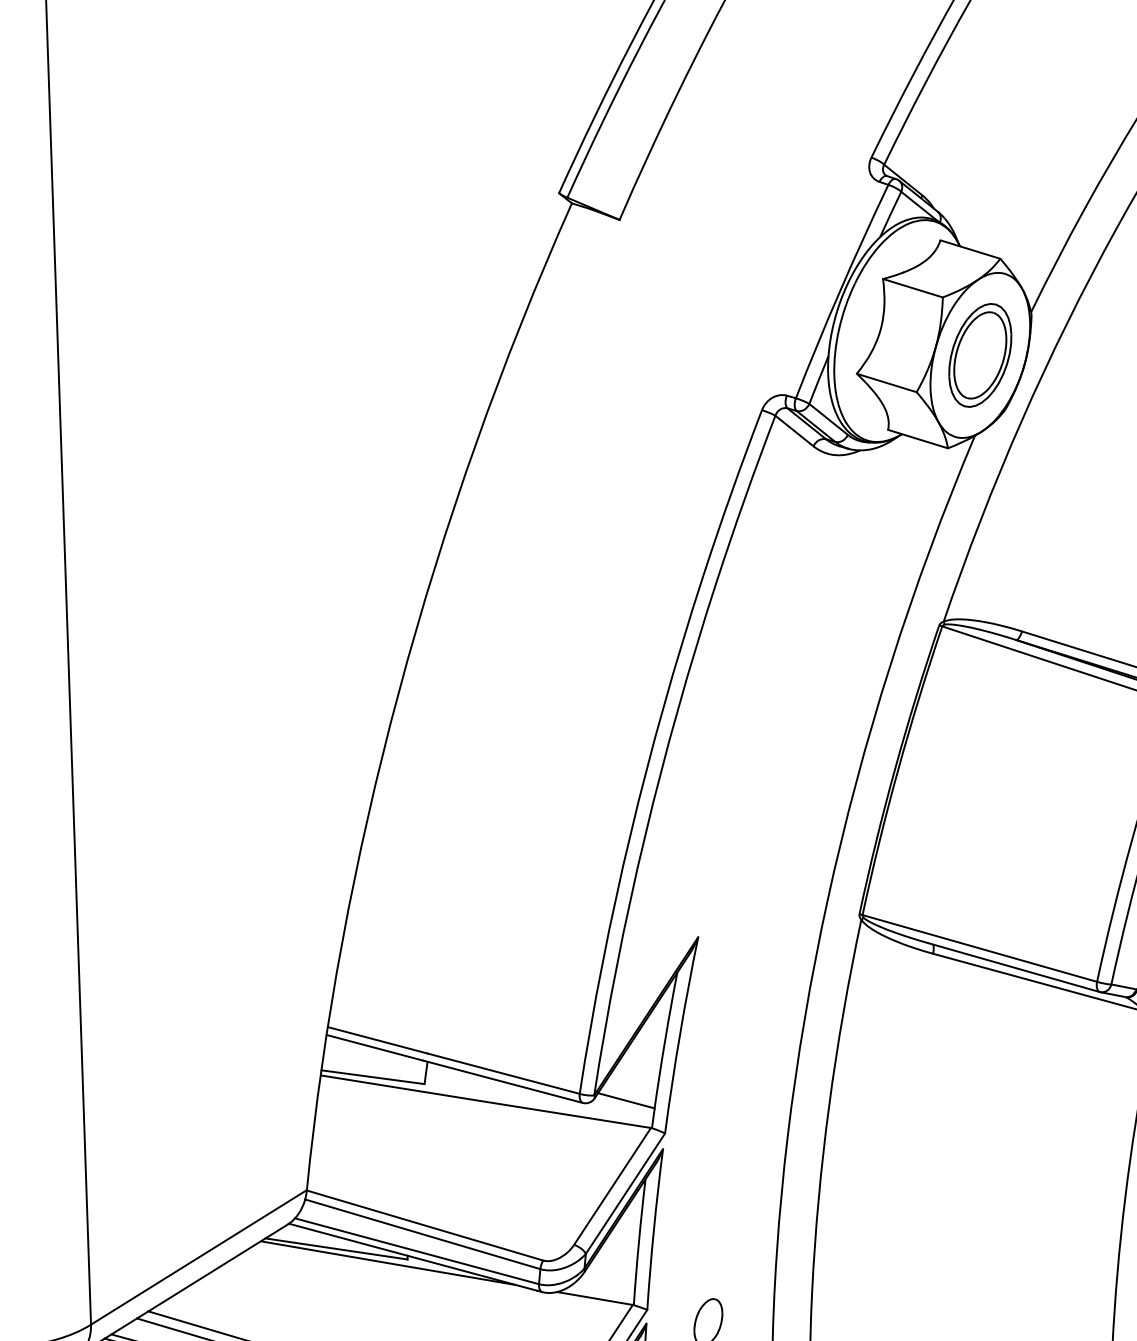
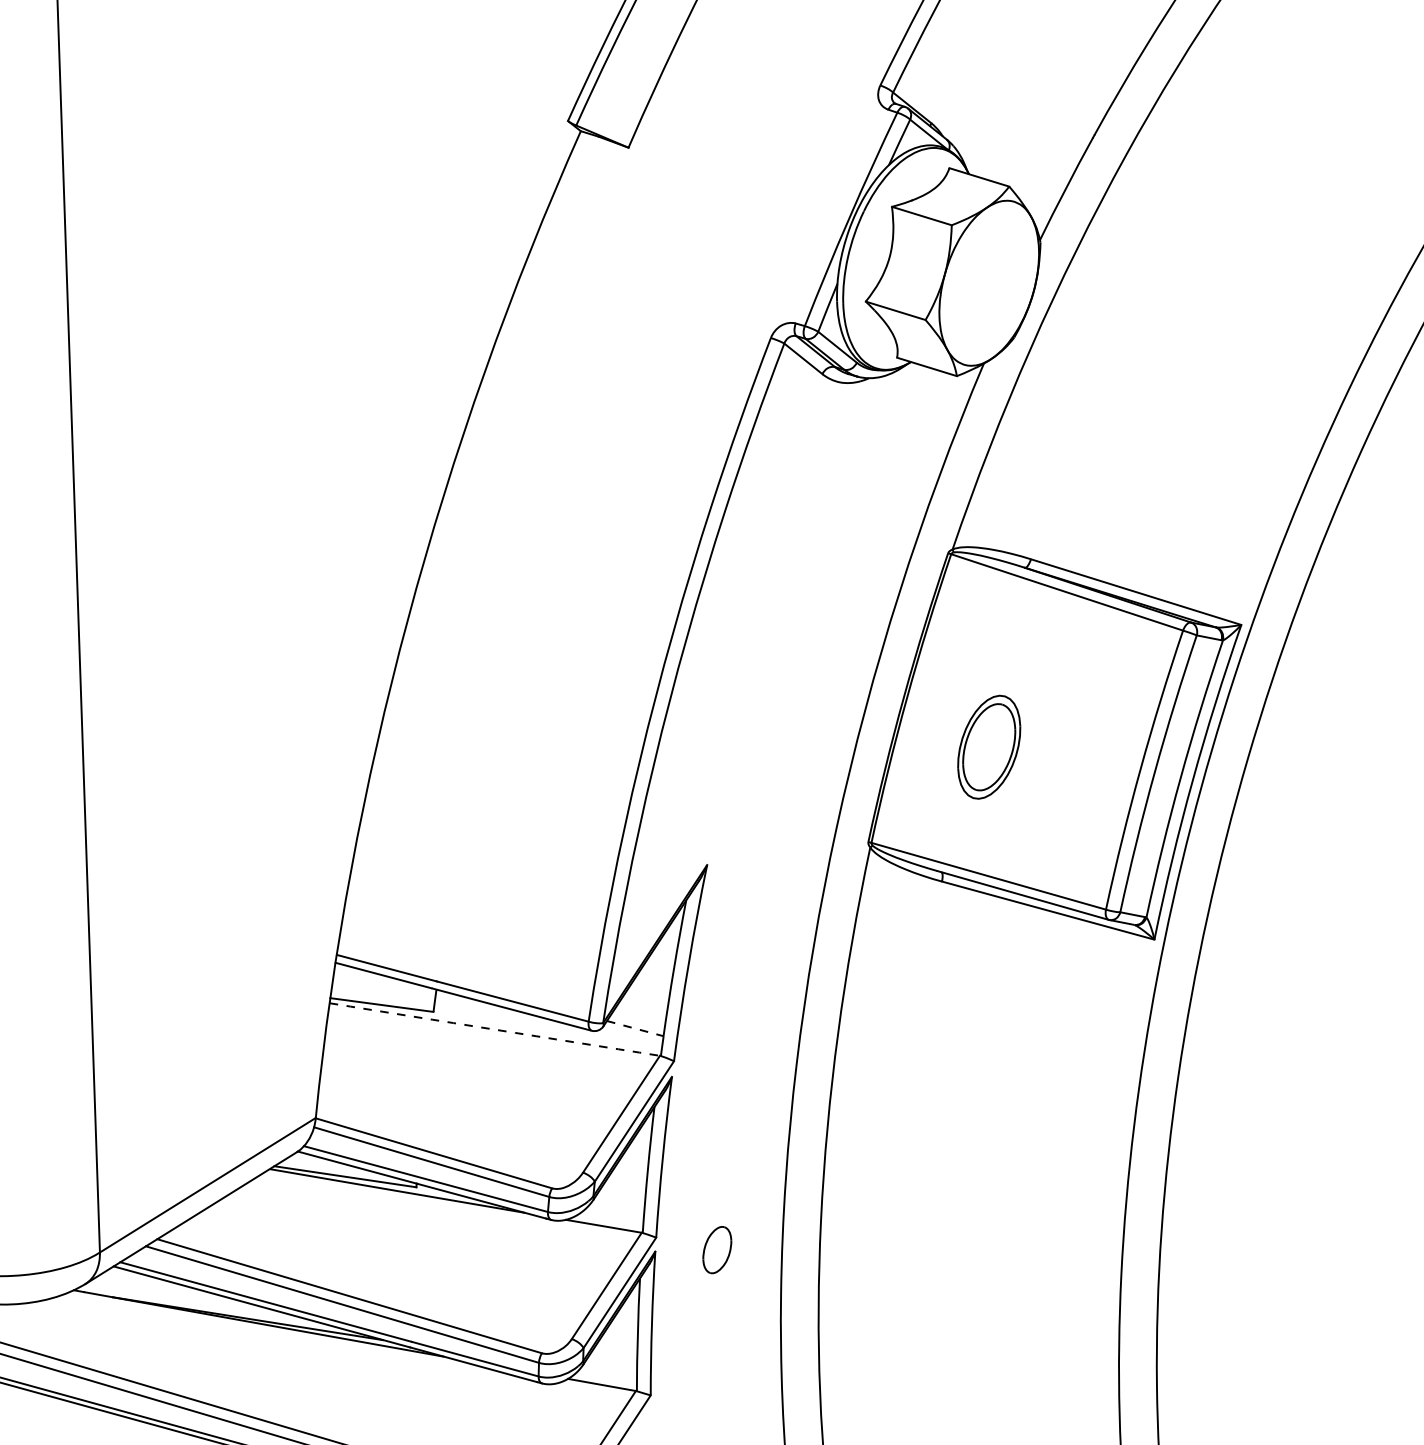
part: (980, 354) -> (989, 746), moved
line: (626, 1100) -> (635, 1028), solid -> dashed
arc: (485, 1101) -> (494, 1029), solid -> dashed

